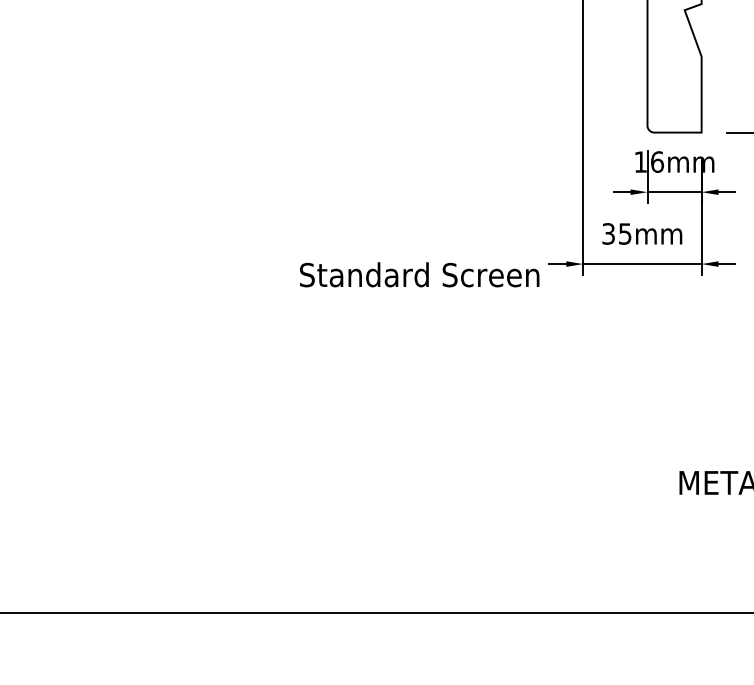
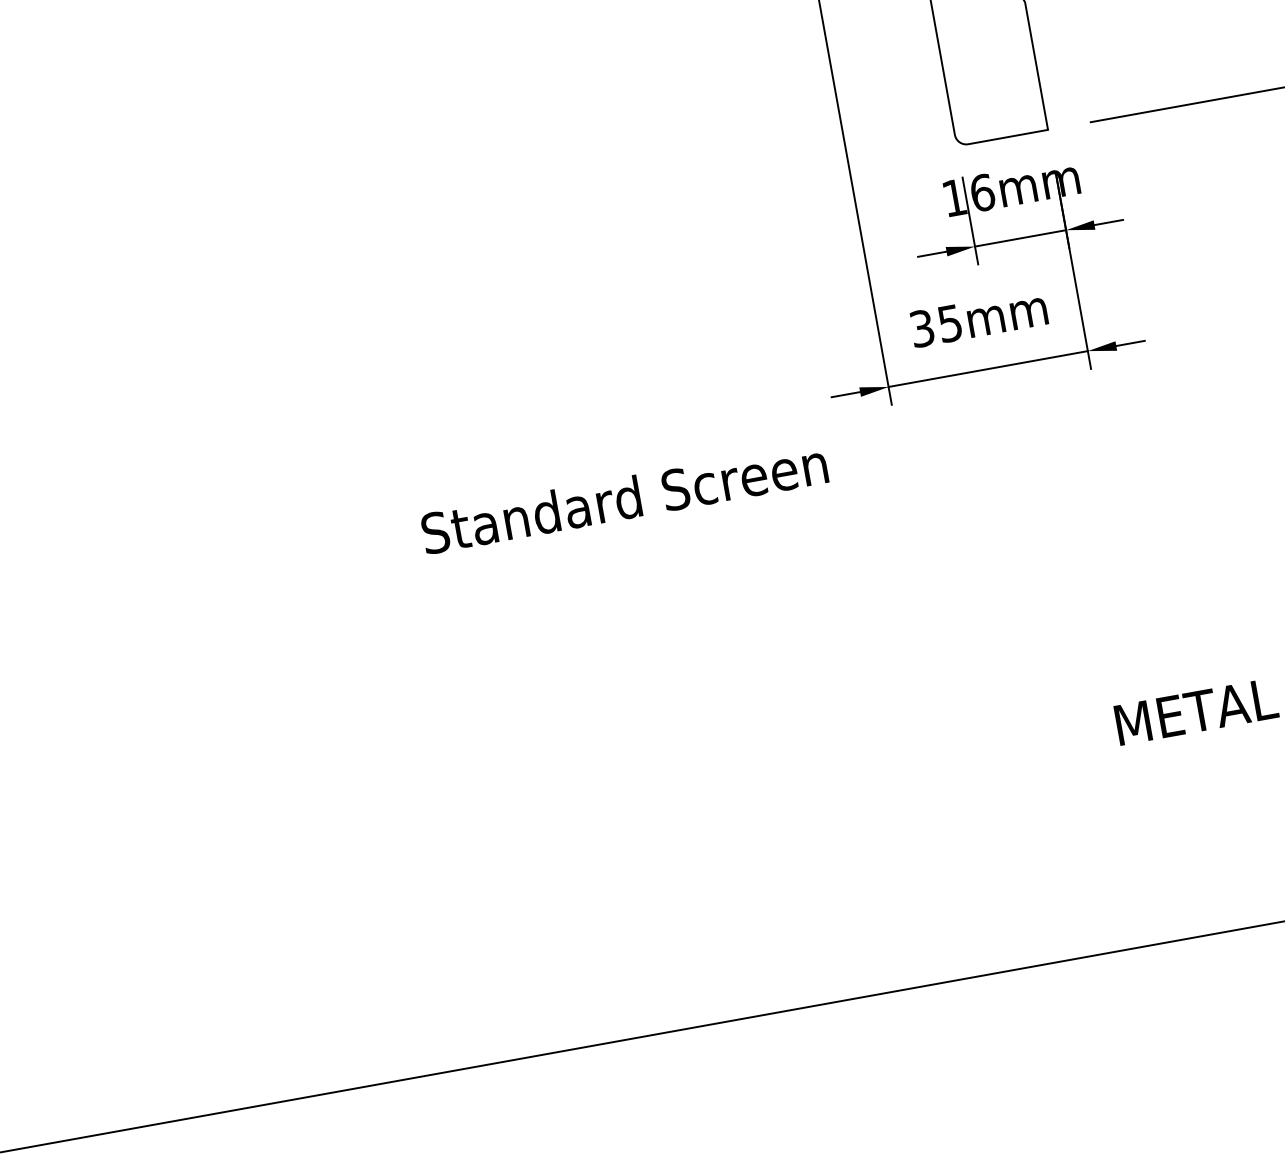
text: (419, 274) -> (624, 497), moved

